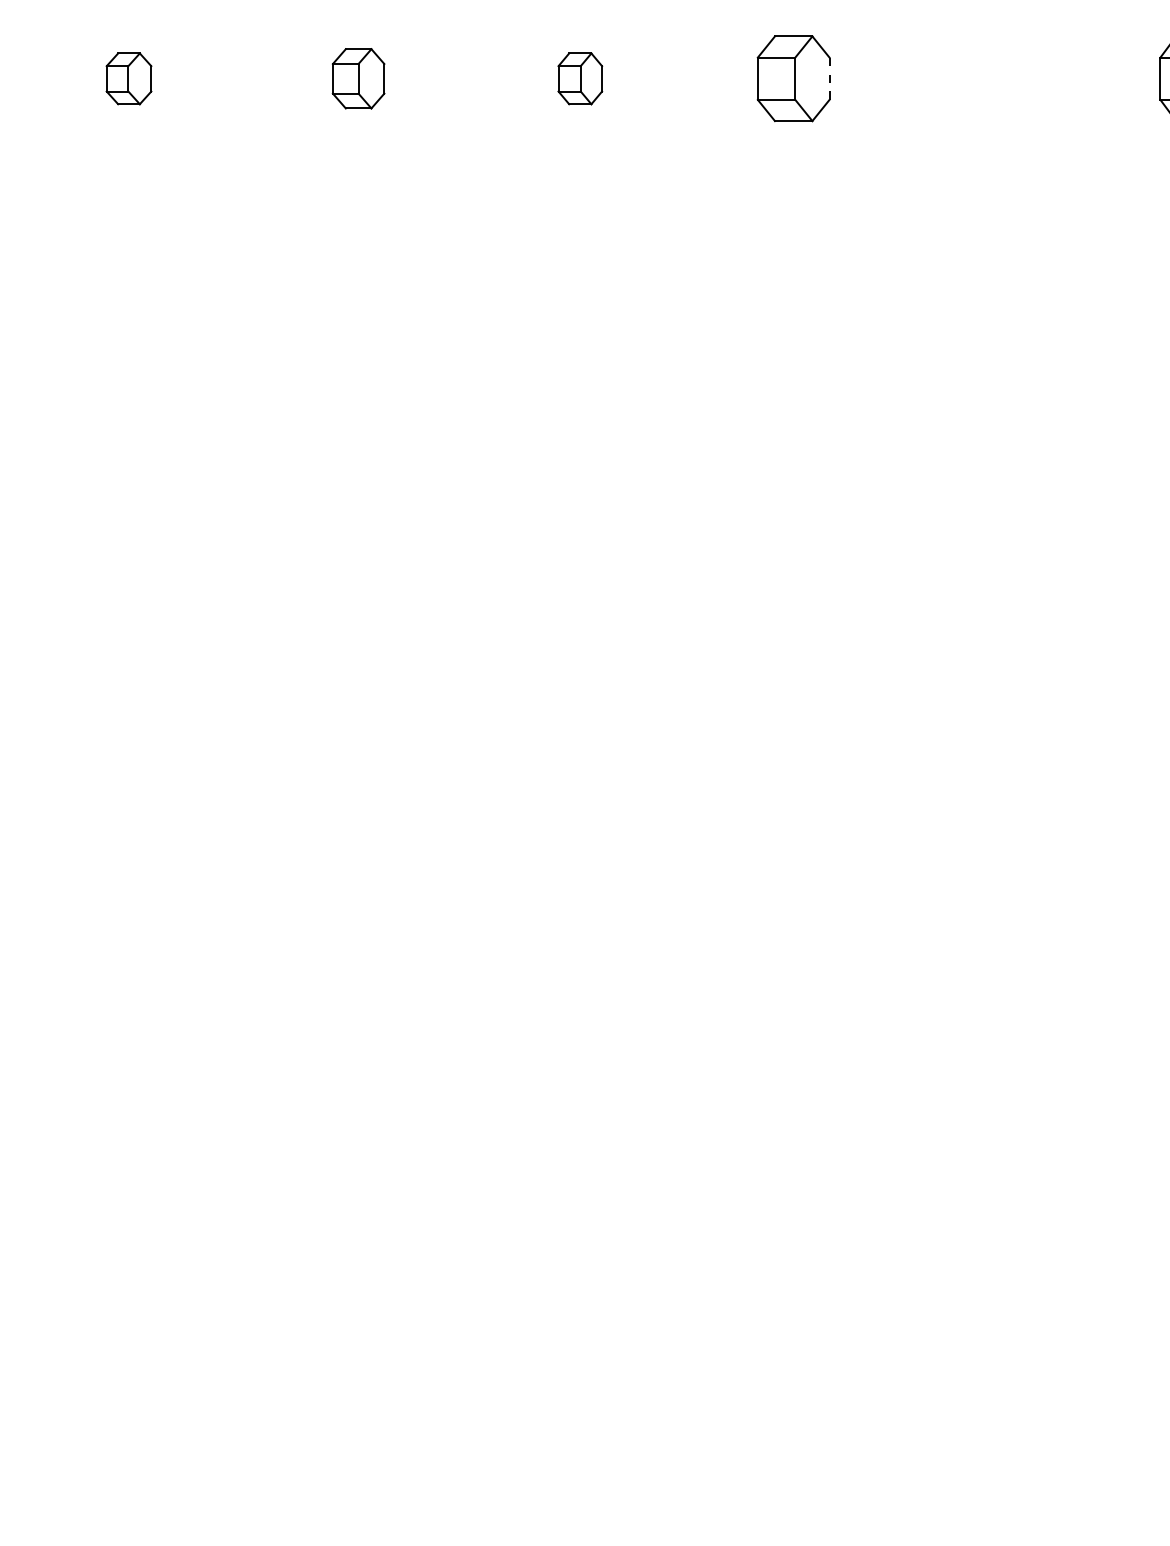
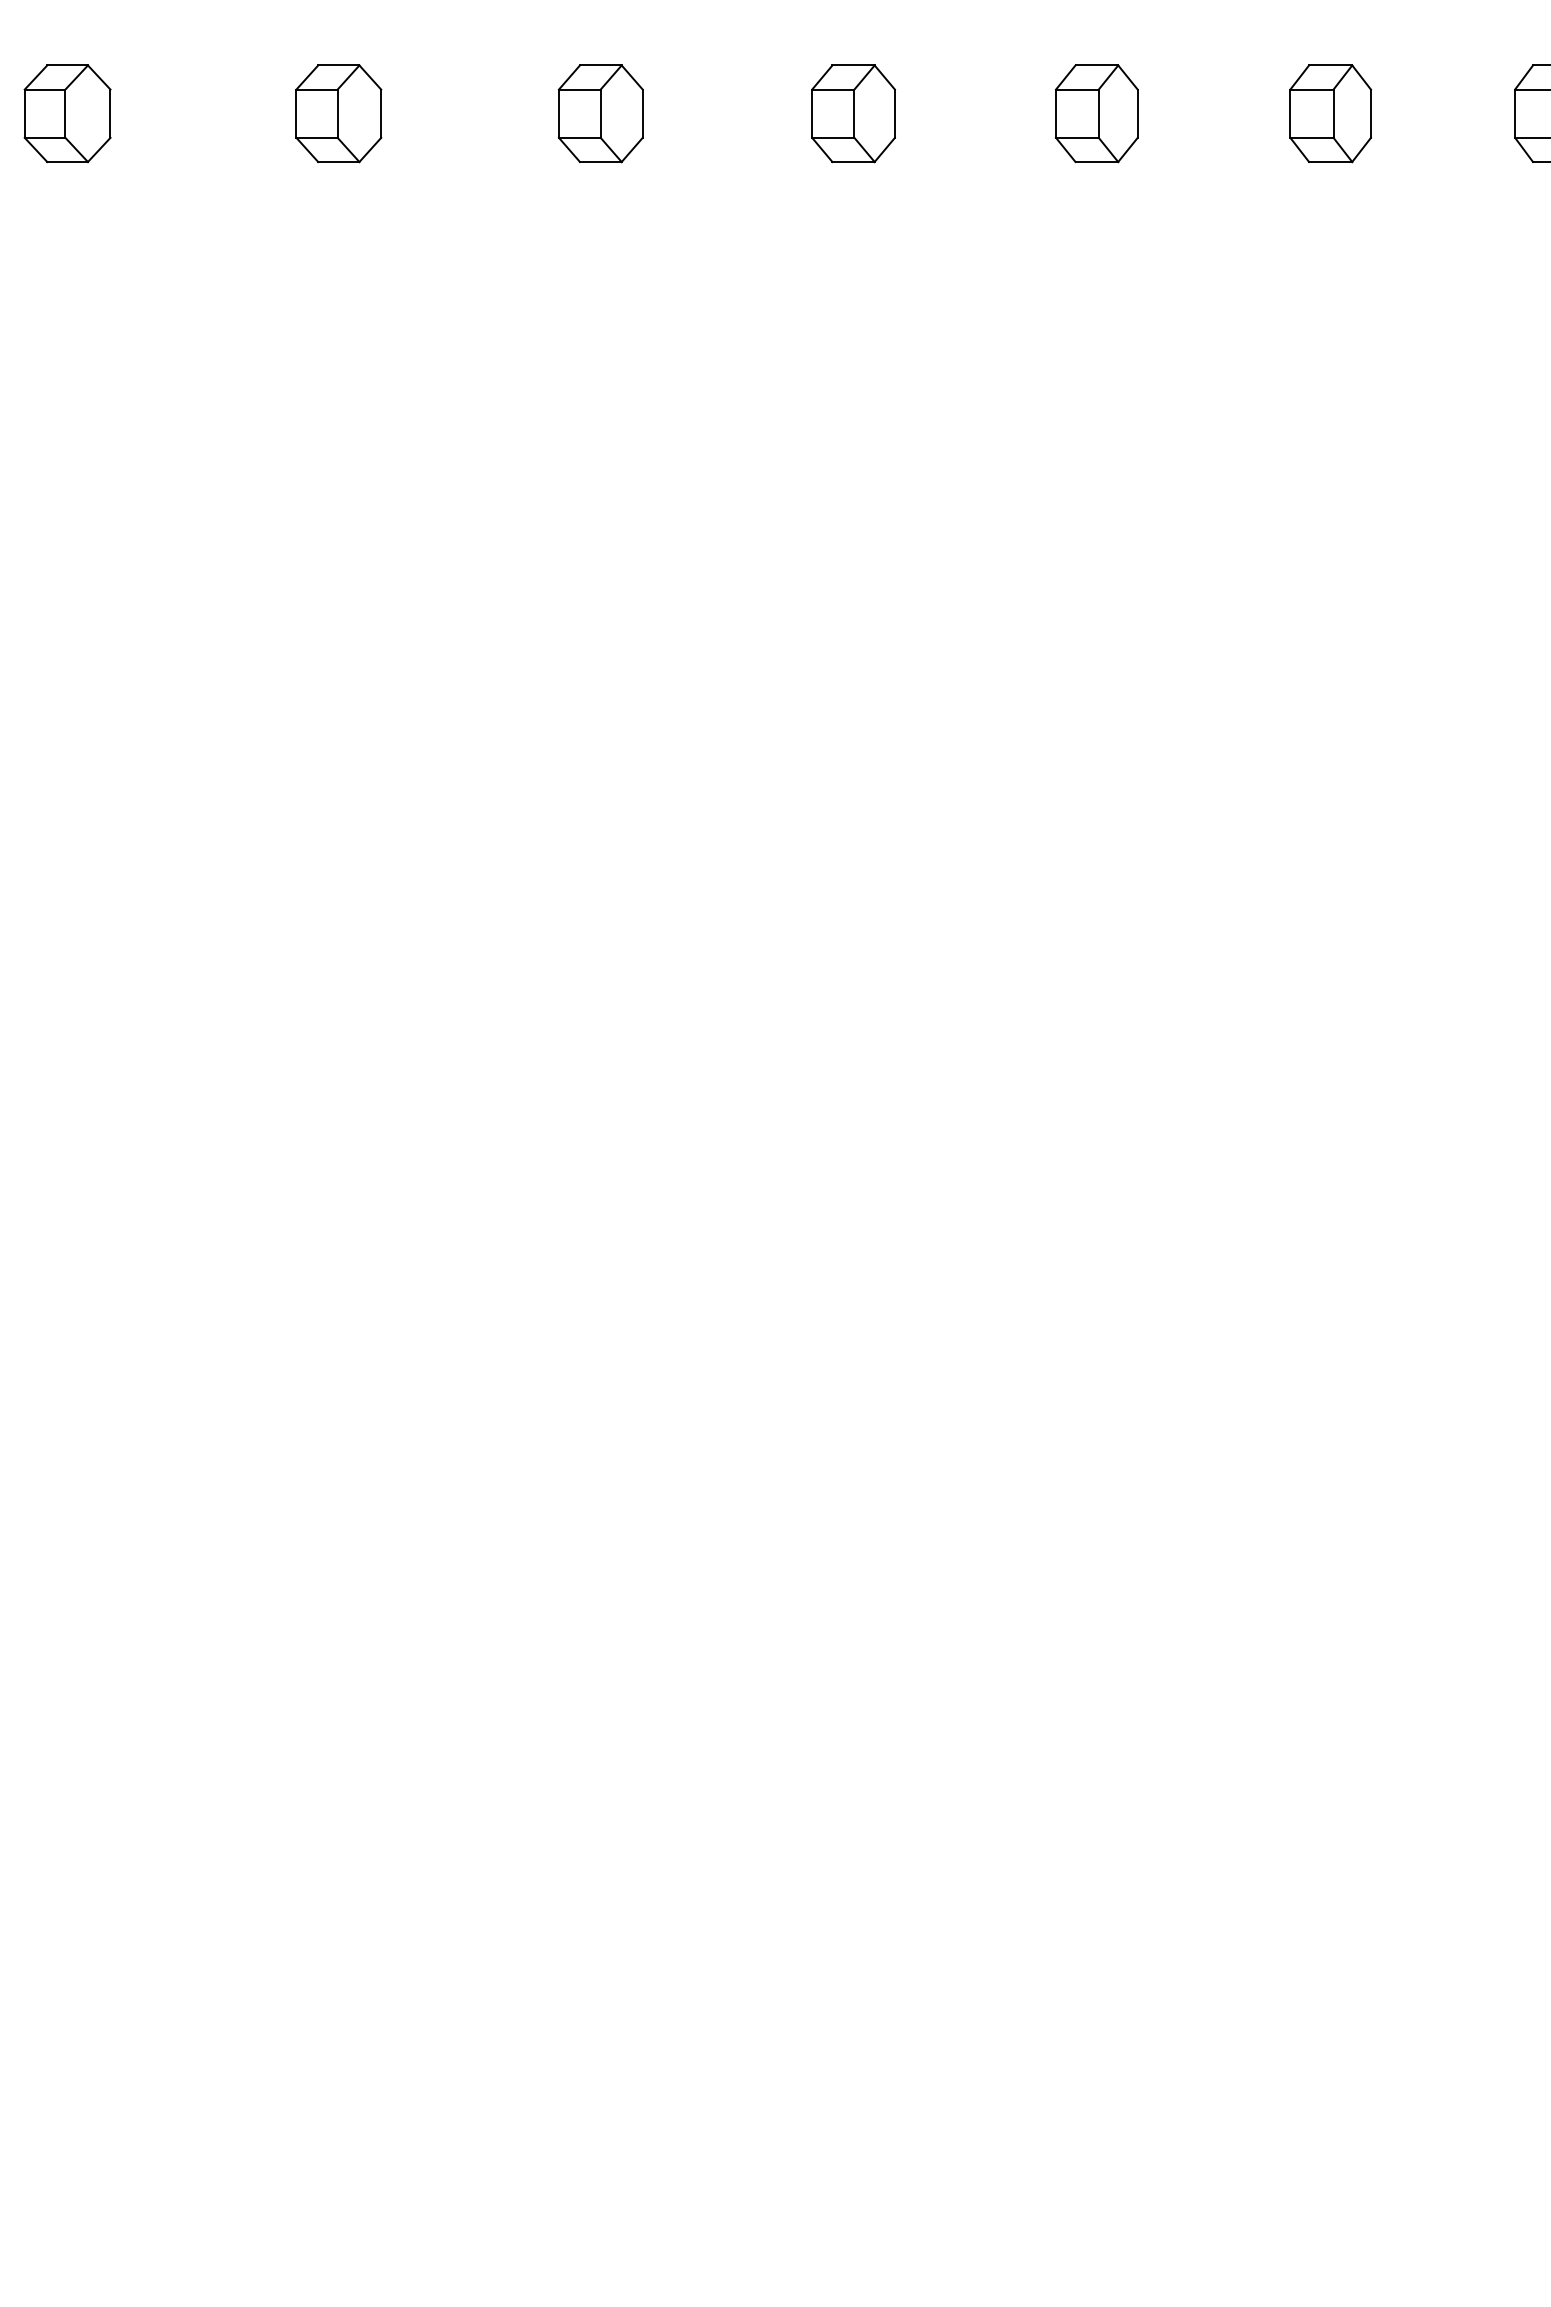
part: (128, 78) -> (338, 113), size x1.67
part: (358, 78) -> (600, 113), size x1.43
part: (580, 78) -> (853, 113), size x1.67
line: (829, 78) -> (1137, 113), dashed -> solid
part: (998, 78) -> (1330, 113), added

